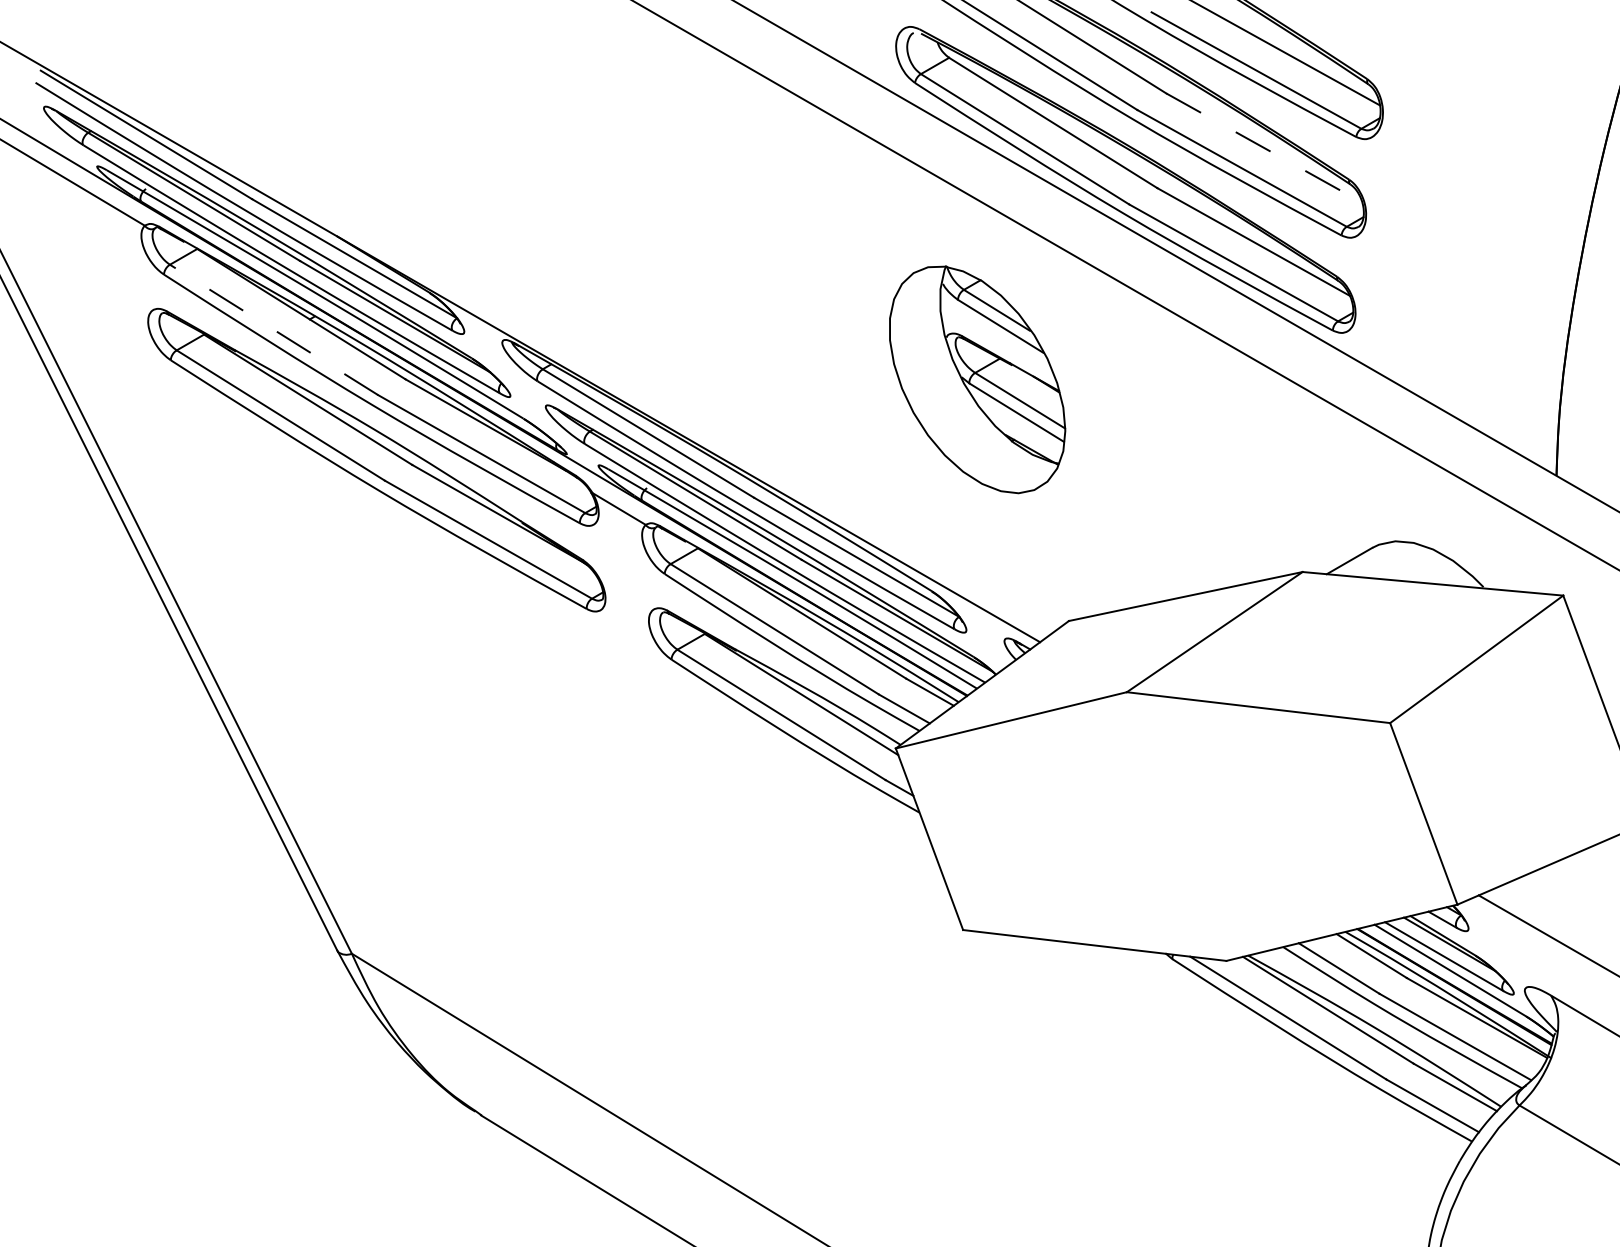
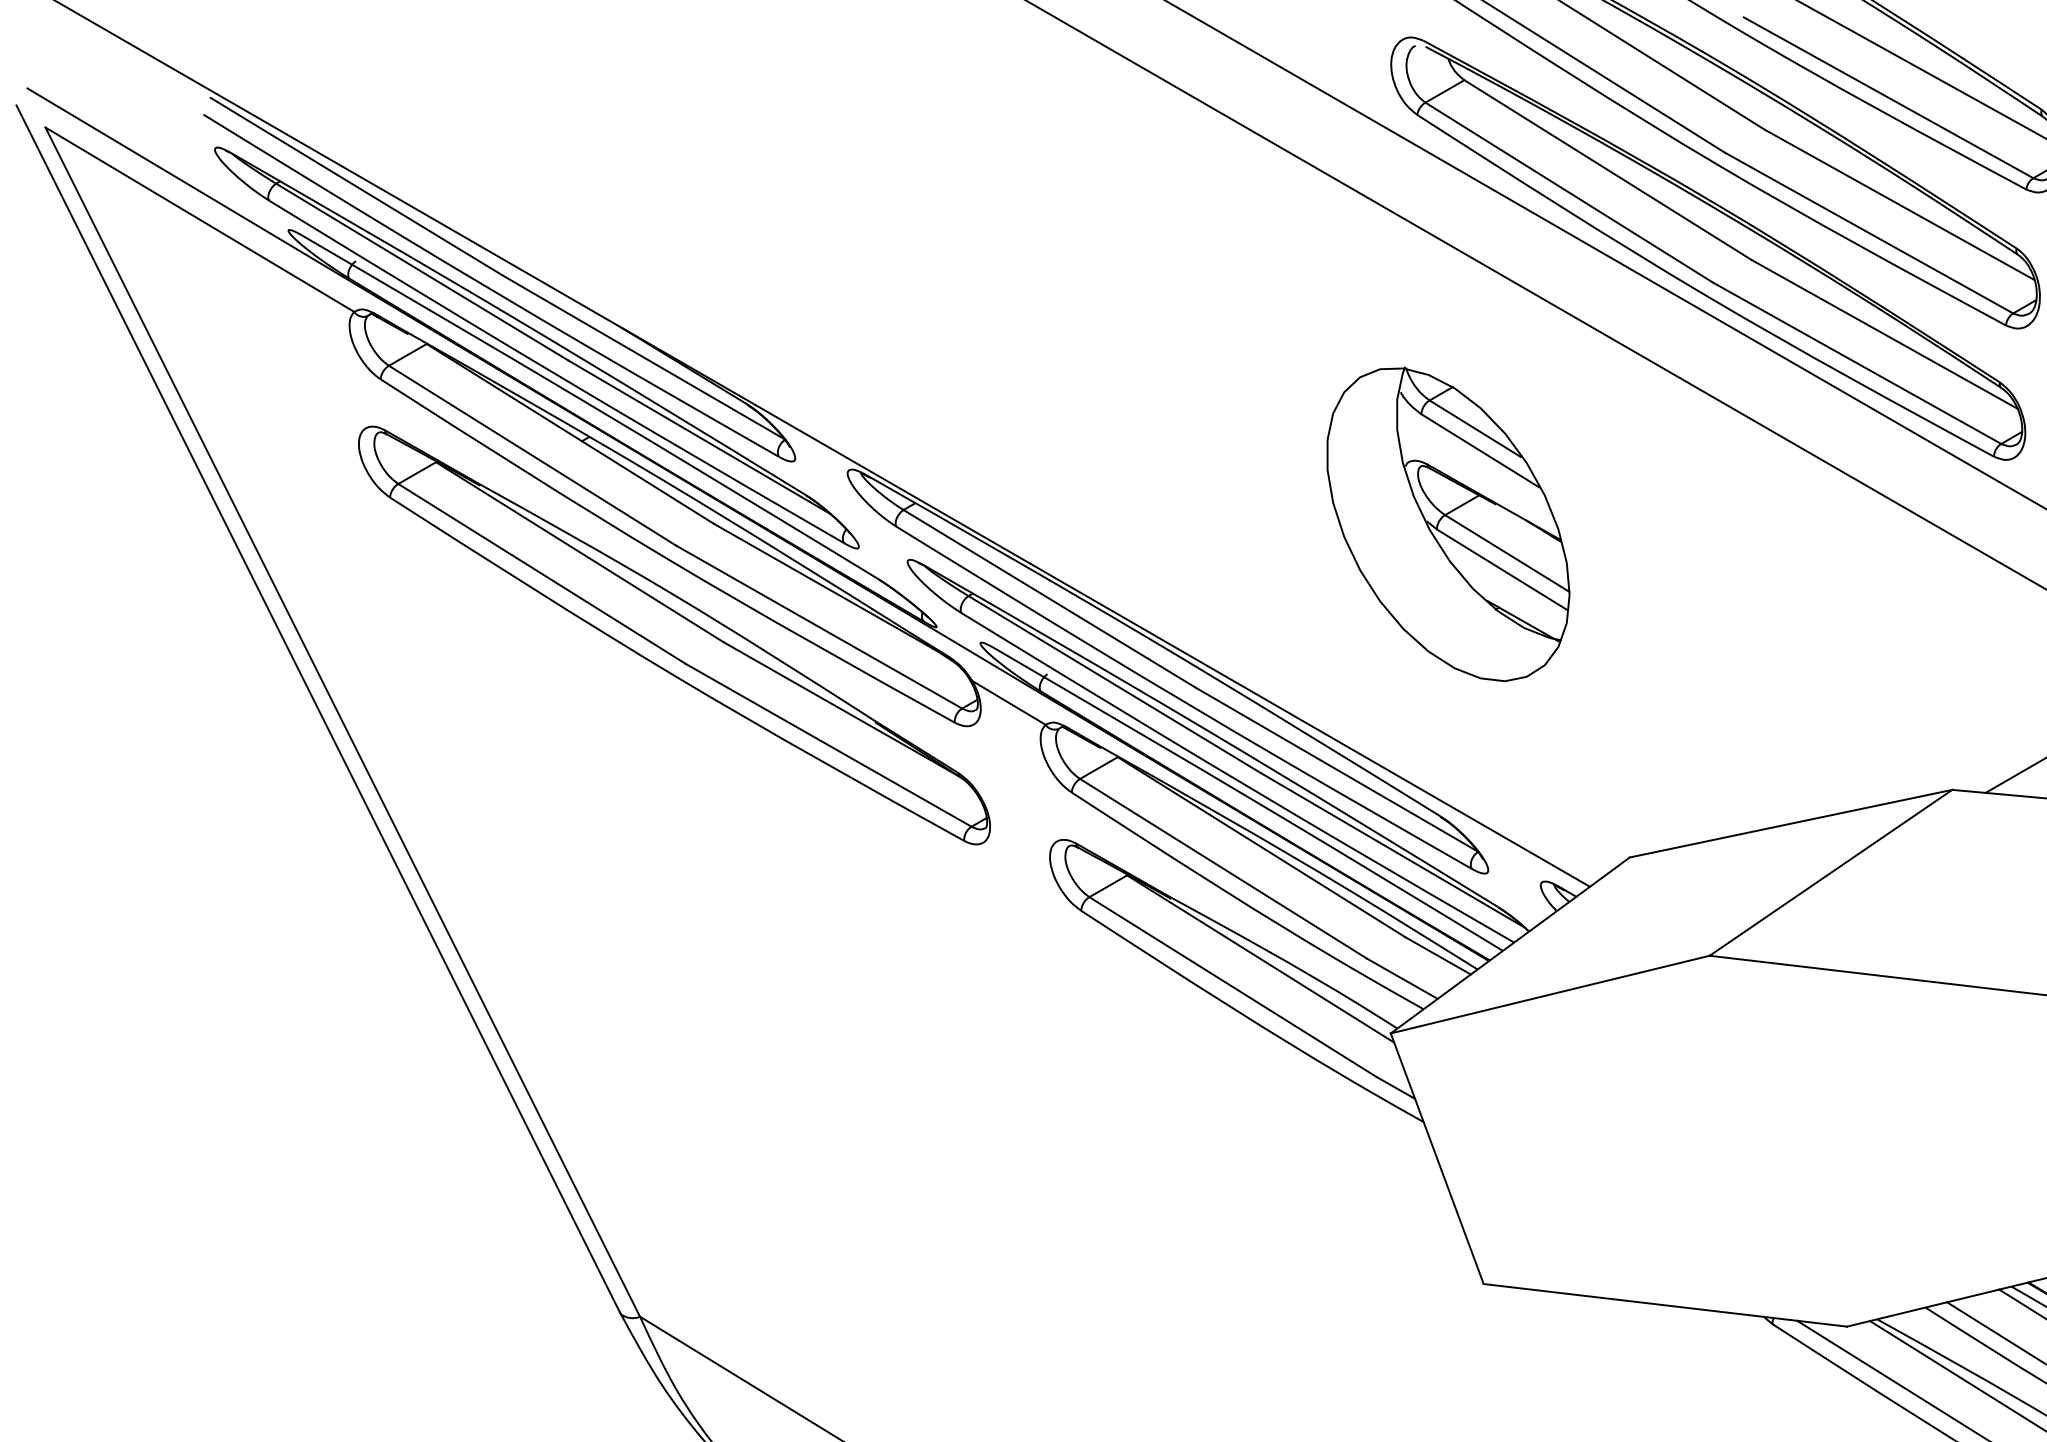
line: (1264, 148) -> (1899, 205), dashed -> solid
line: (274, 329) -> (533, 455), dashed -> solid
part: (977, 379) -> (1448, 524), moved

